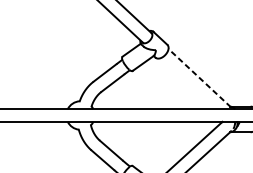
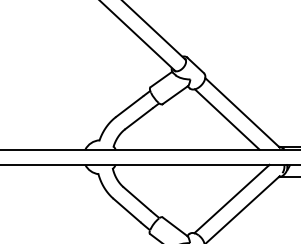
line: (199, 77) -> (242, 112), dashed -> solid
line: (186, 83) -> (226, 119), added

